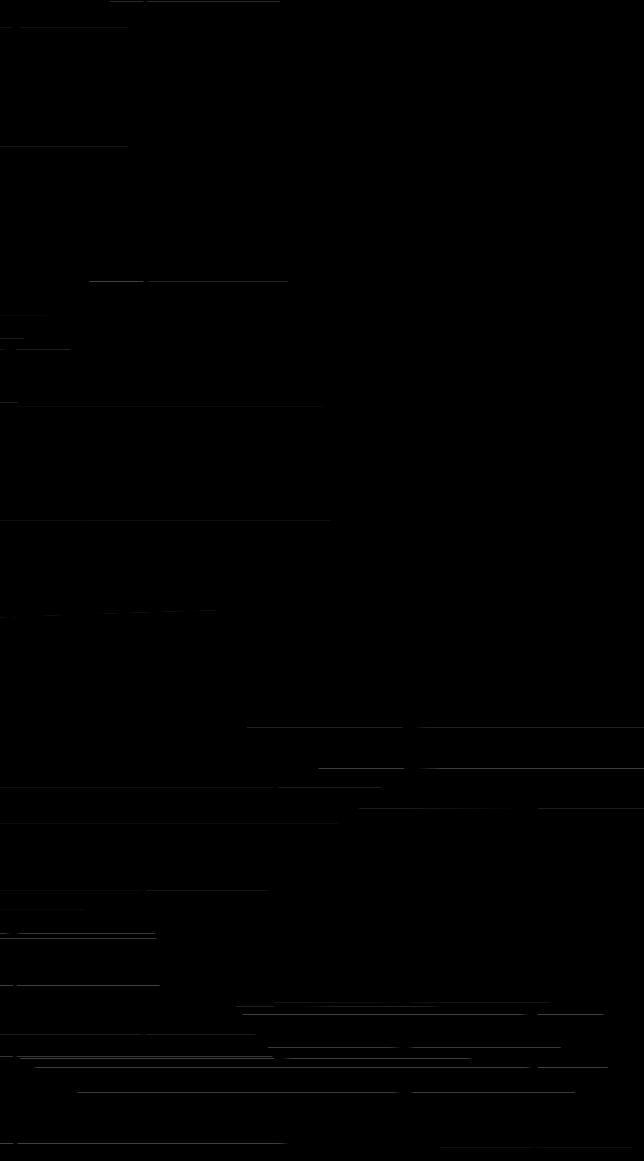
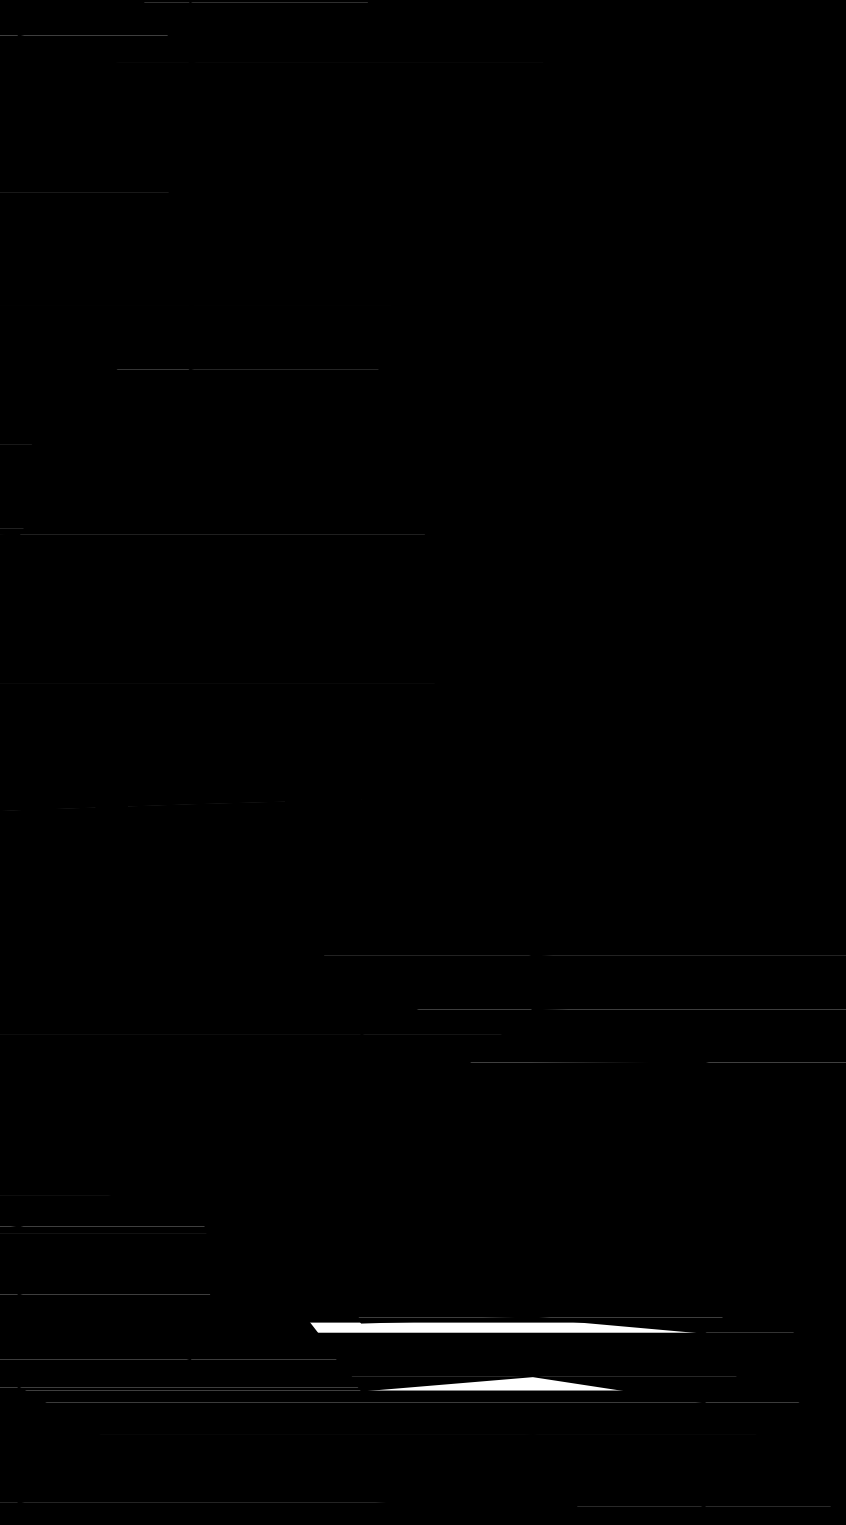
fill: (385, 1010) -> (506, 1327), removed
fill: (375, 1053) -> (493, 1383), removed

